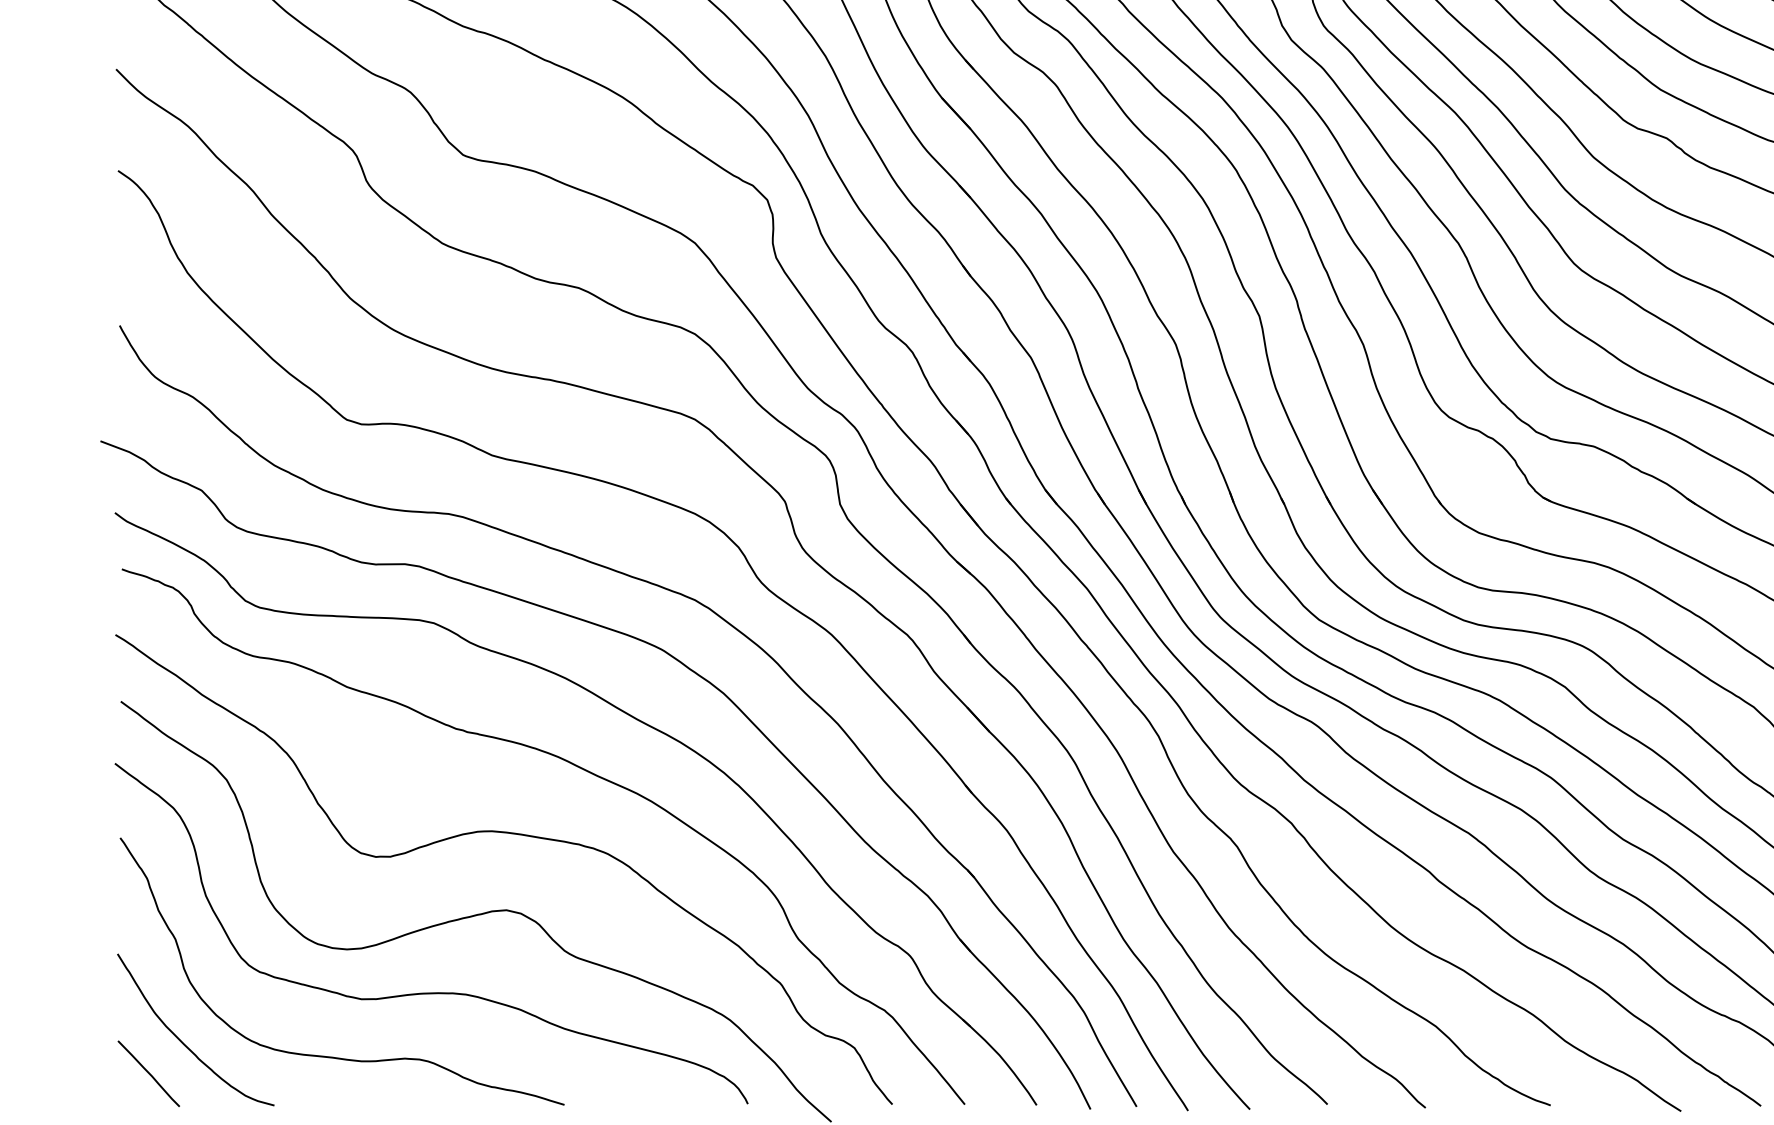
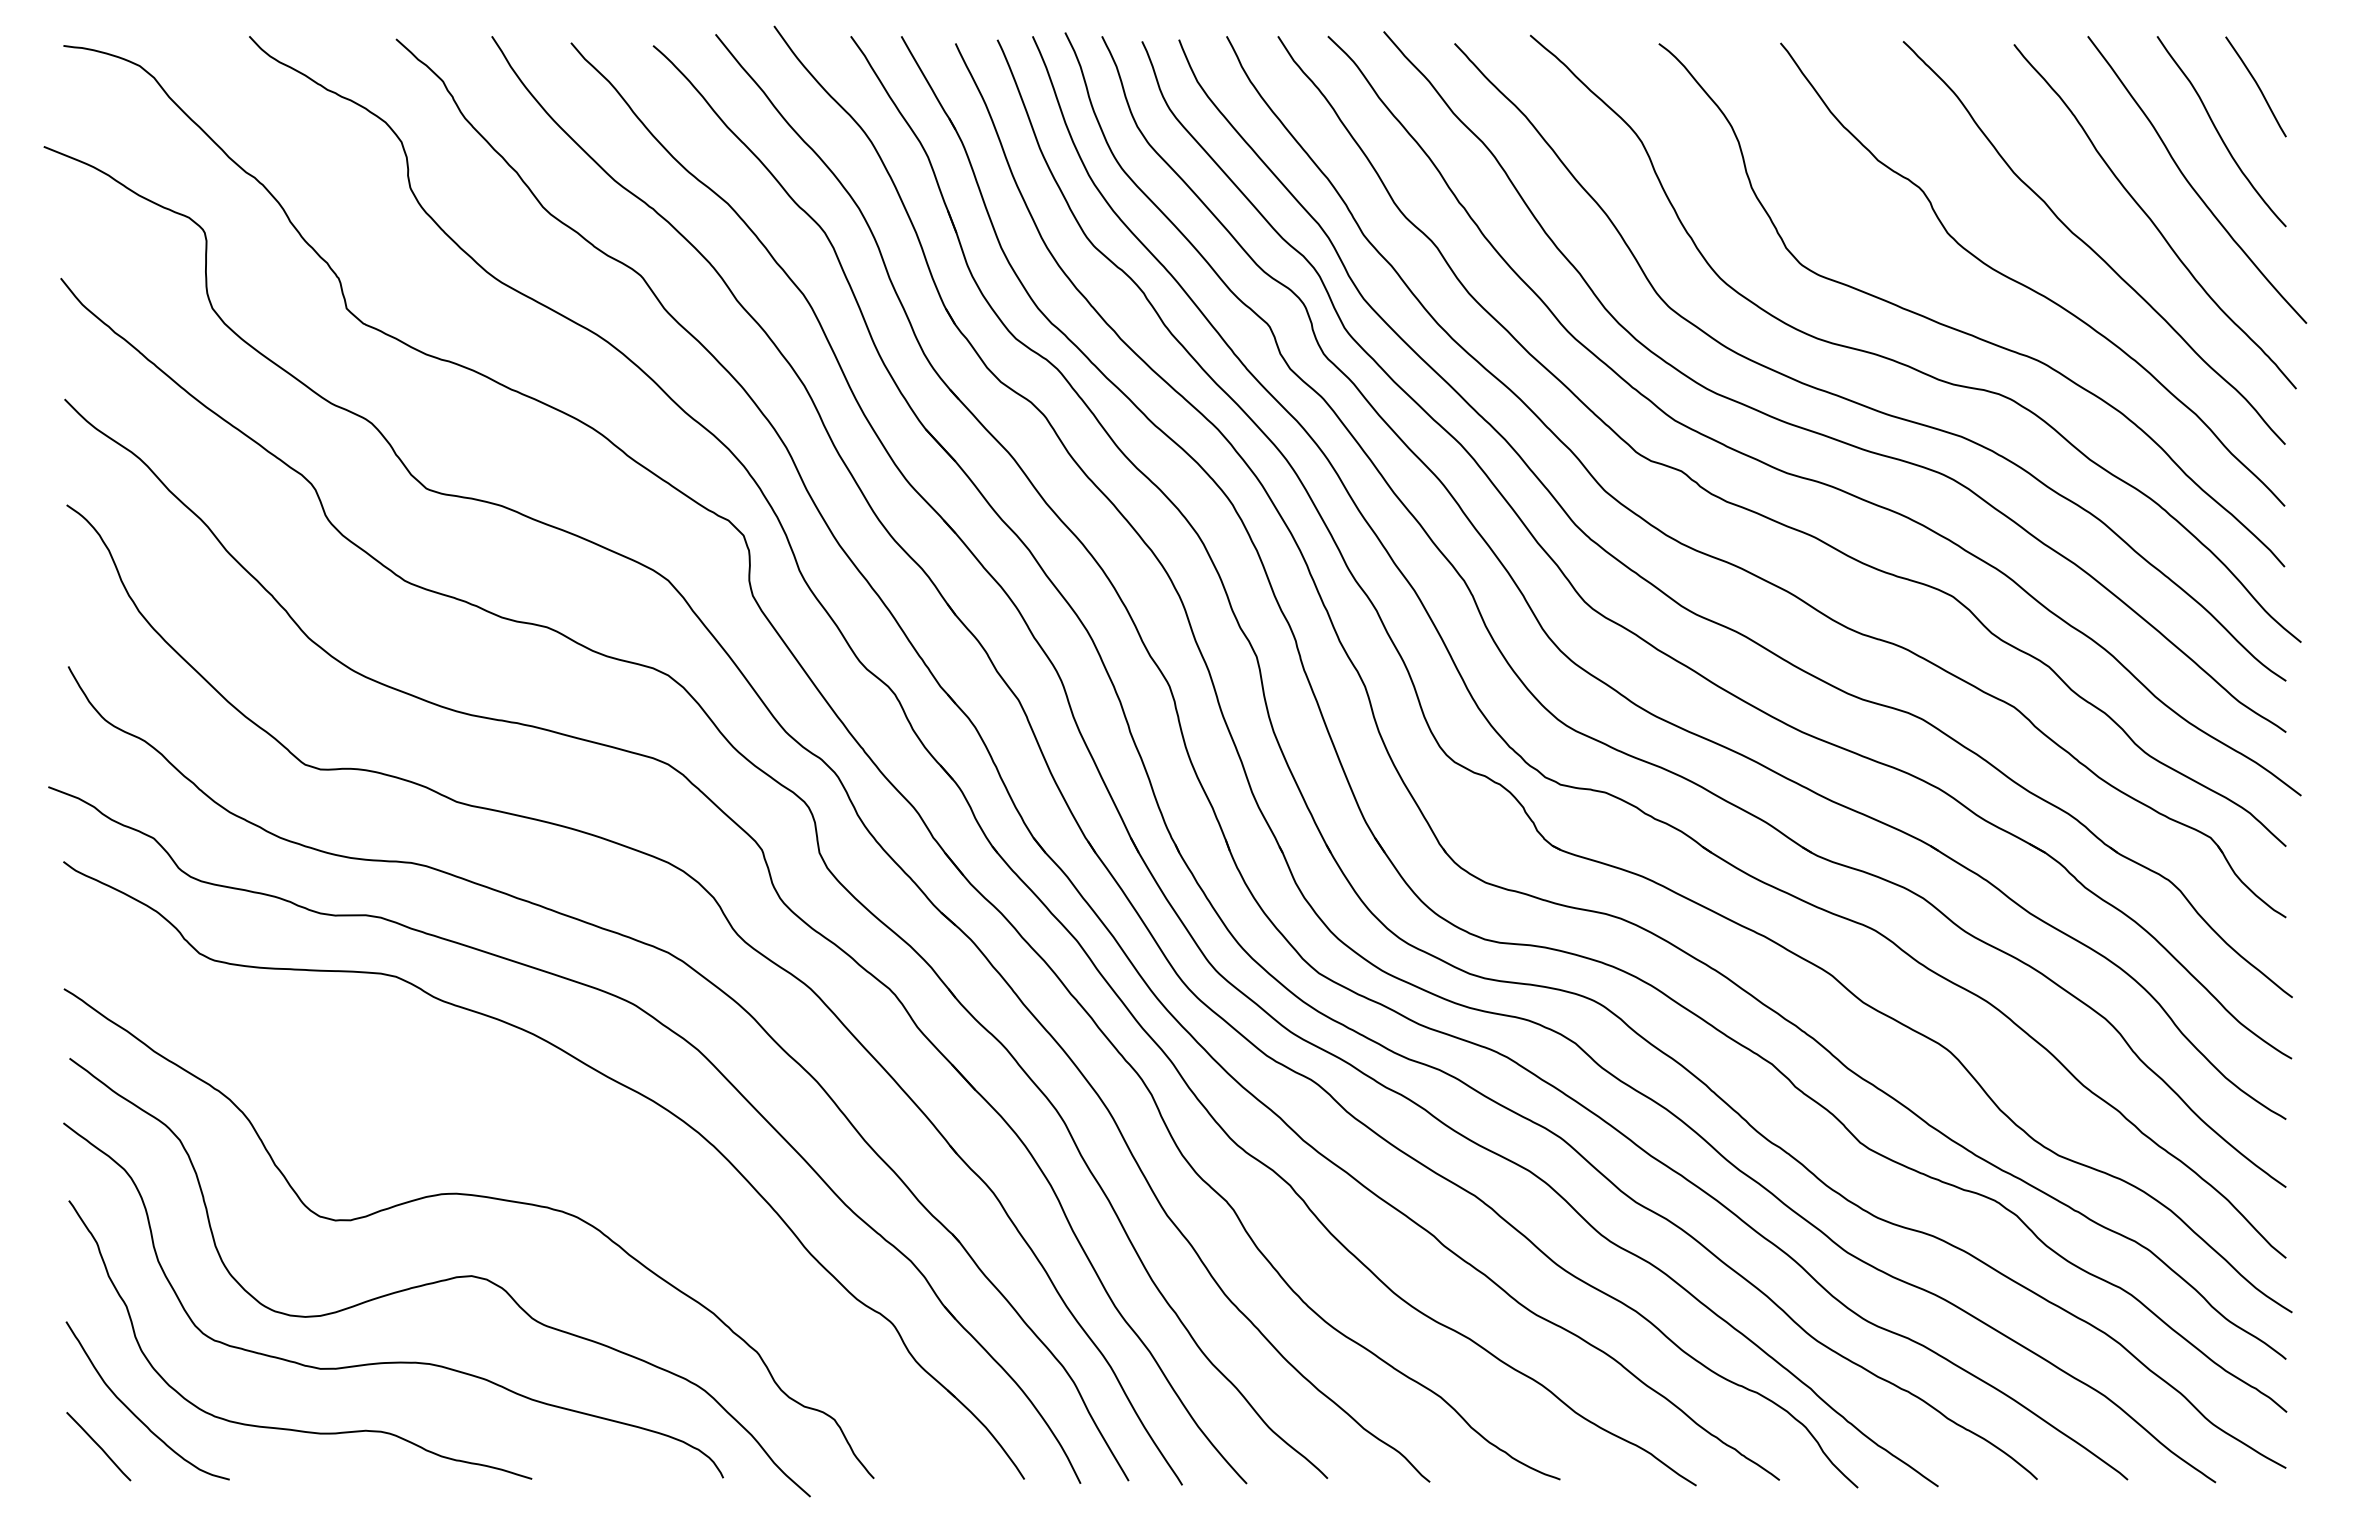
curve: (578, 767) -> (546, 1127), removed

